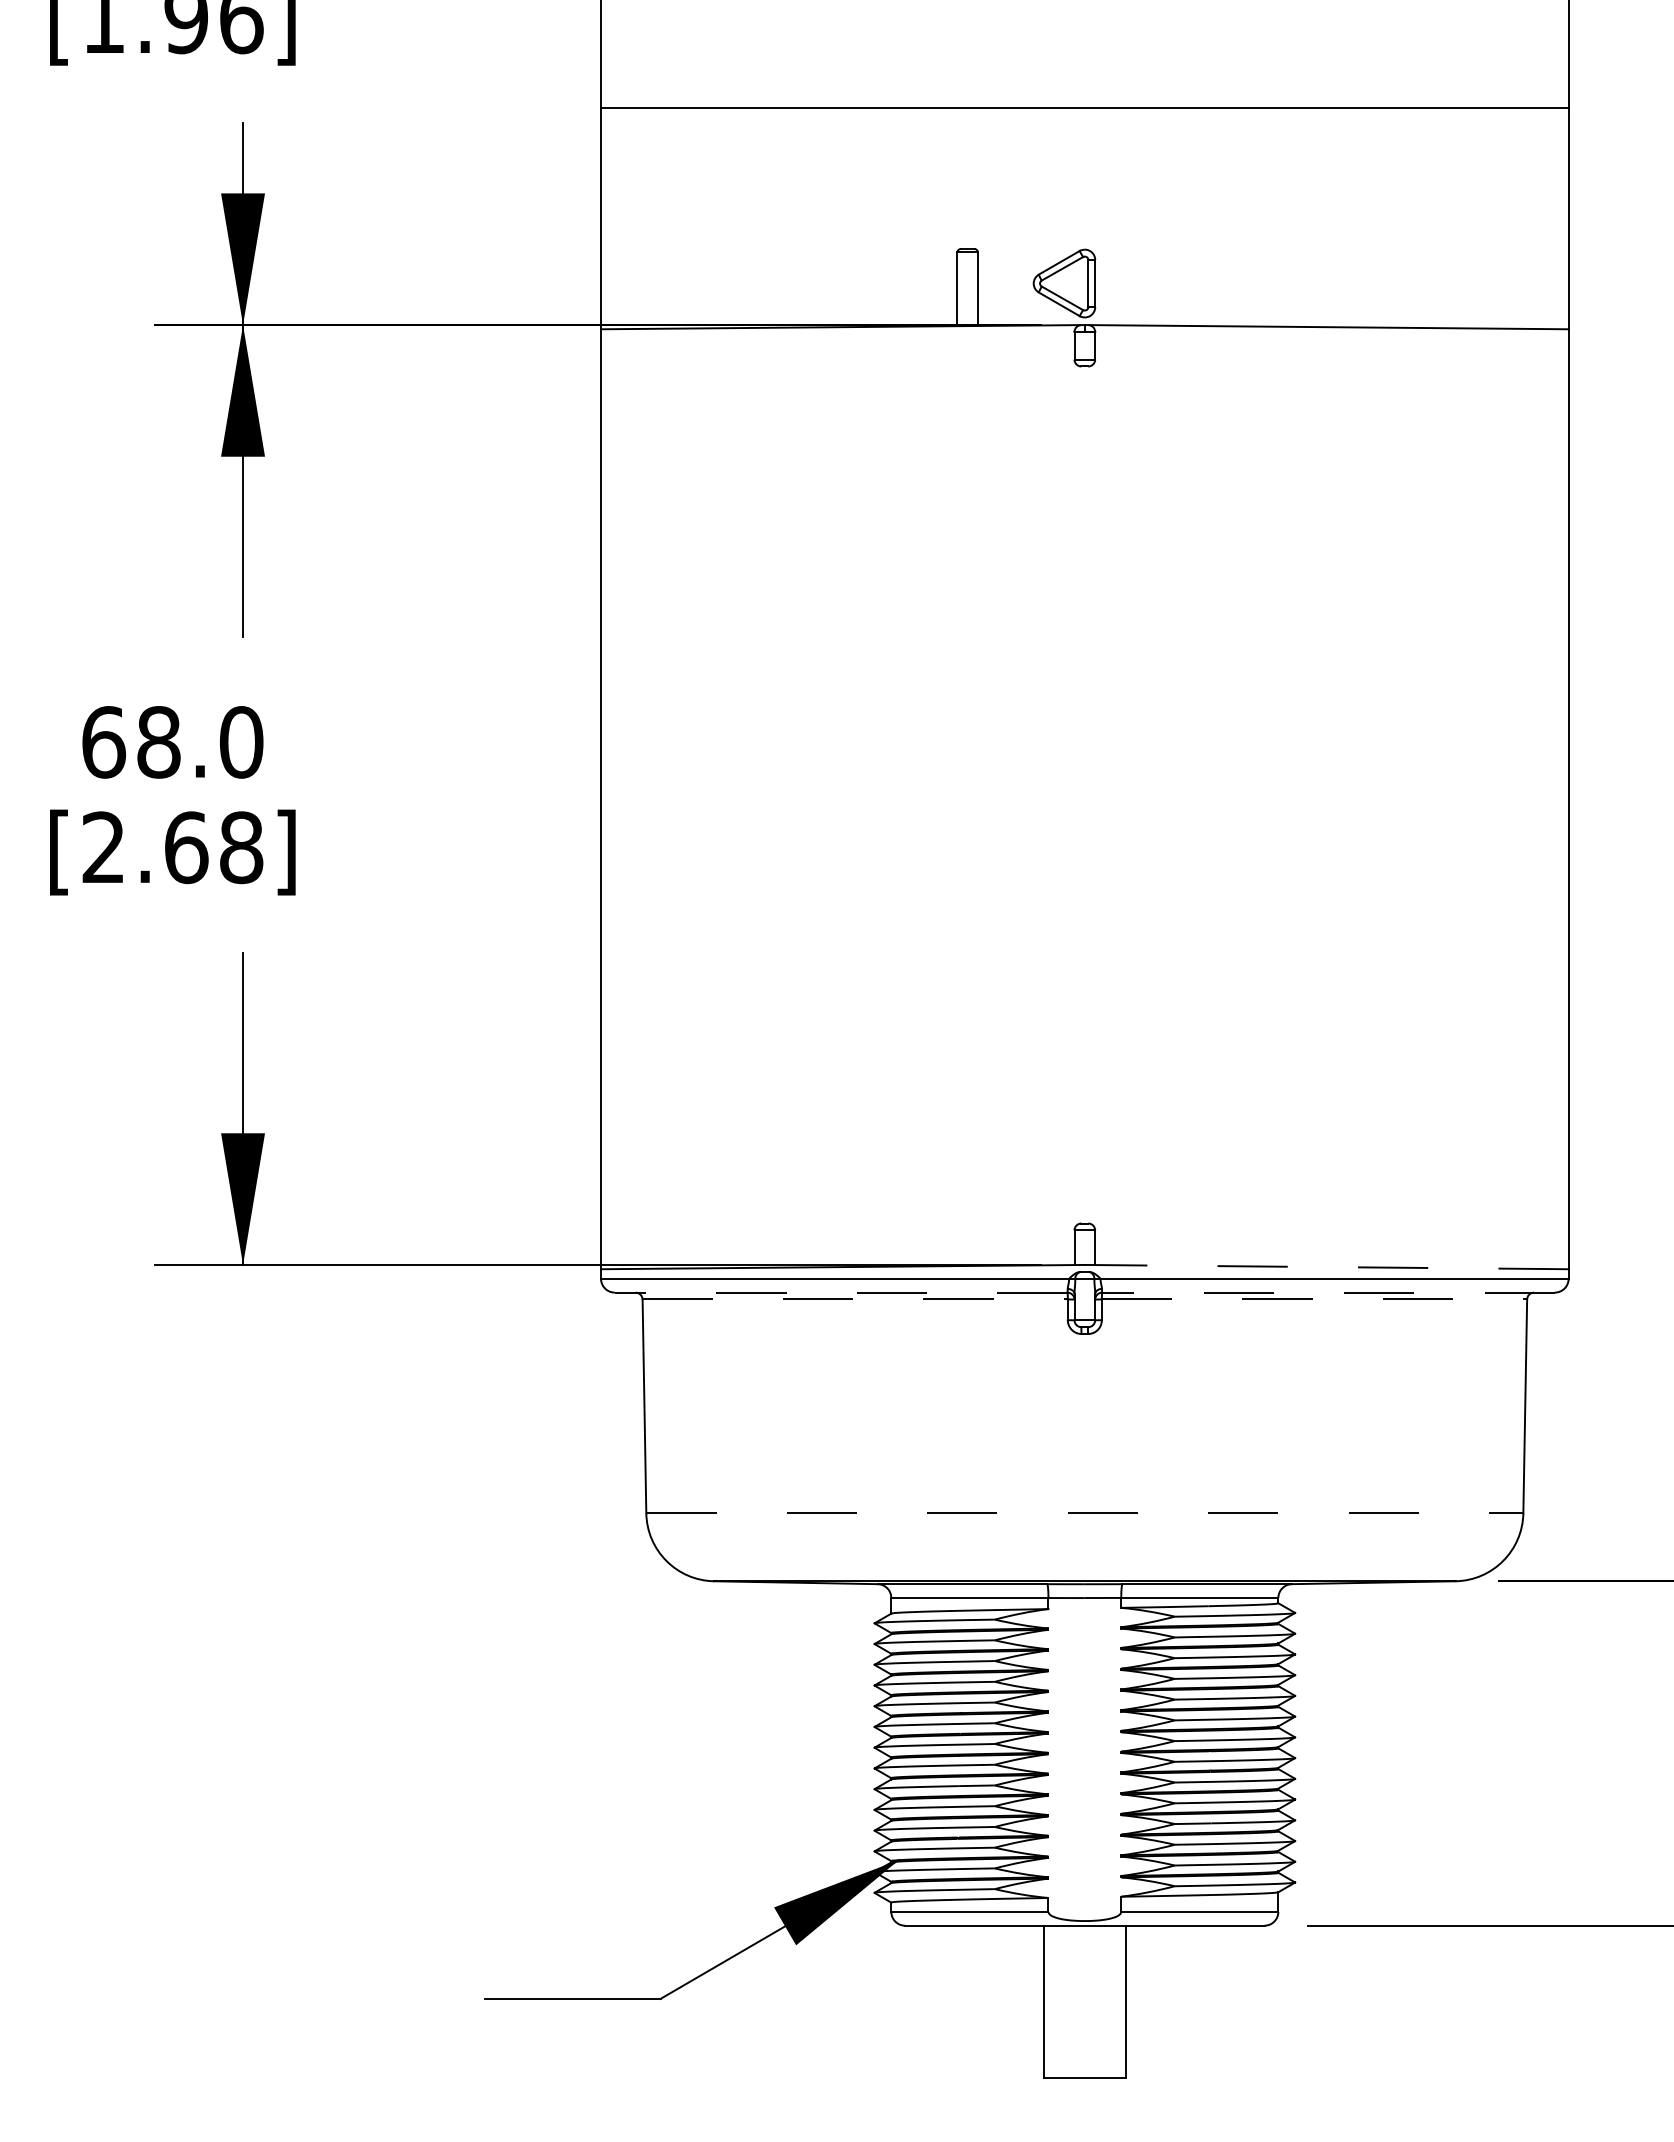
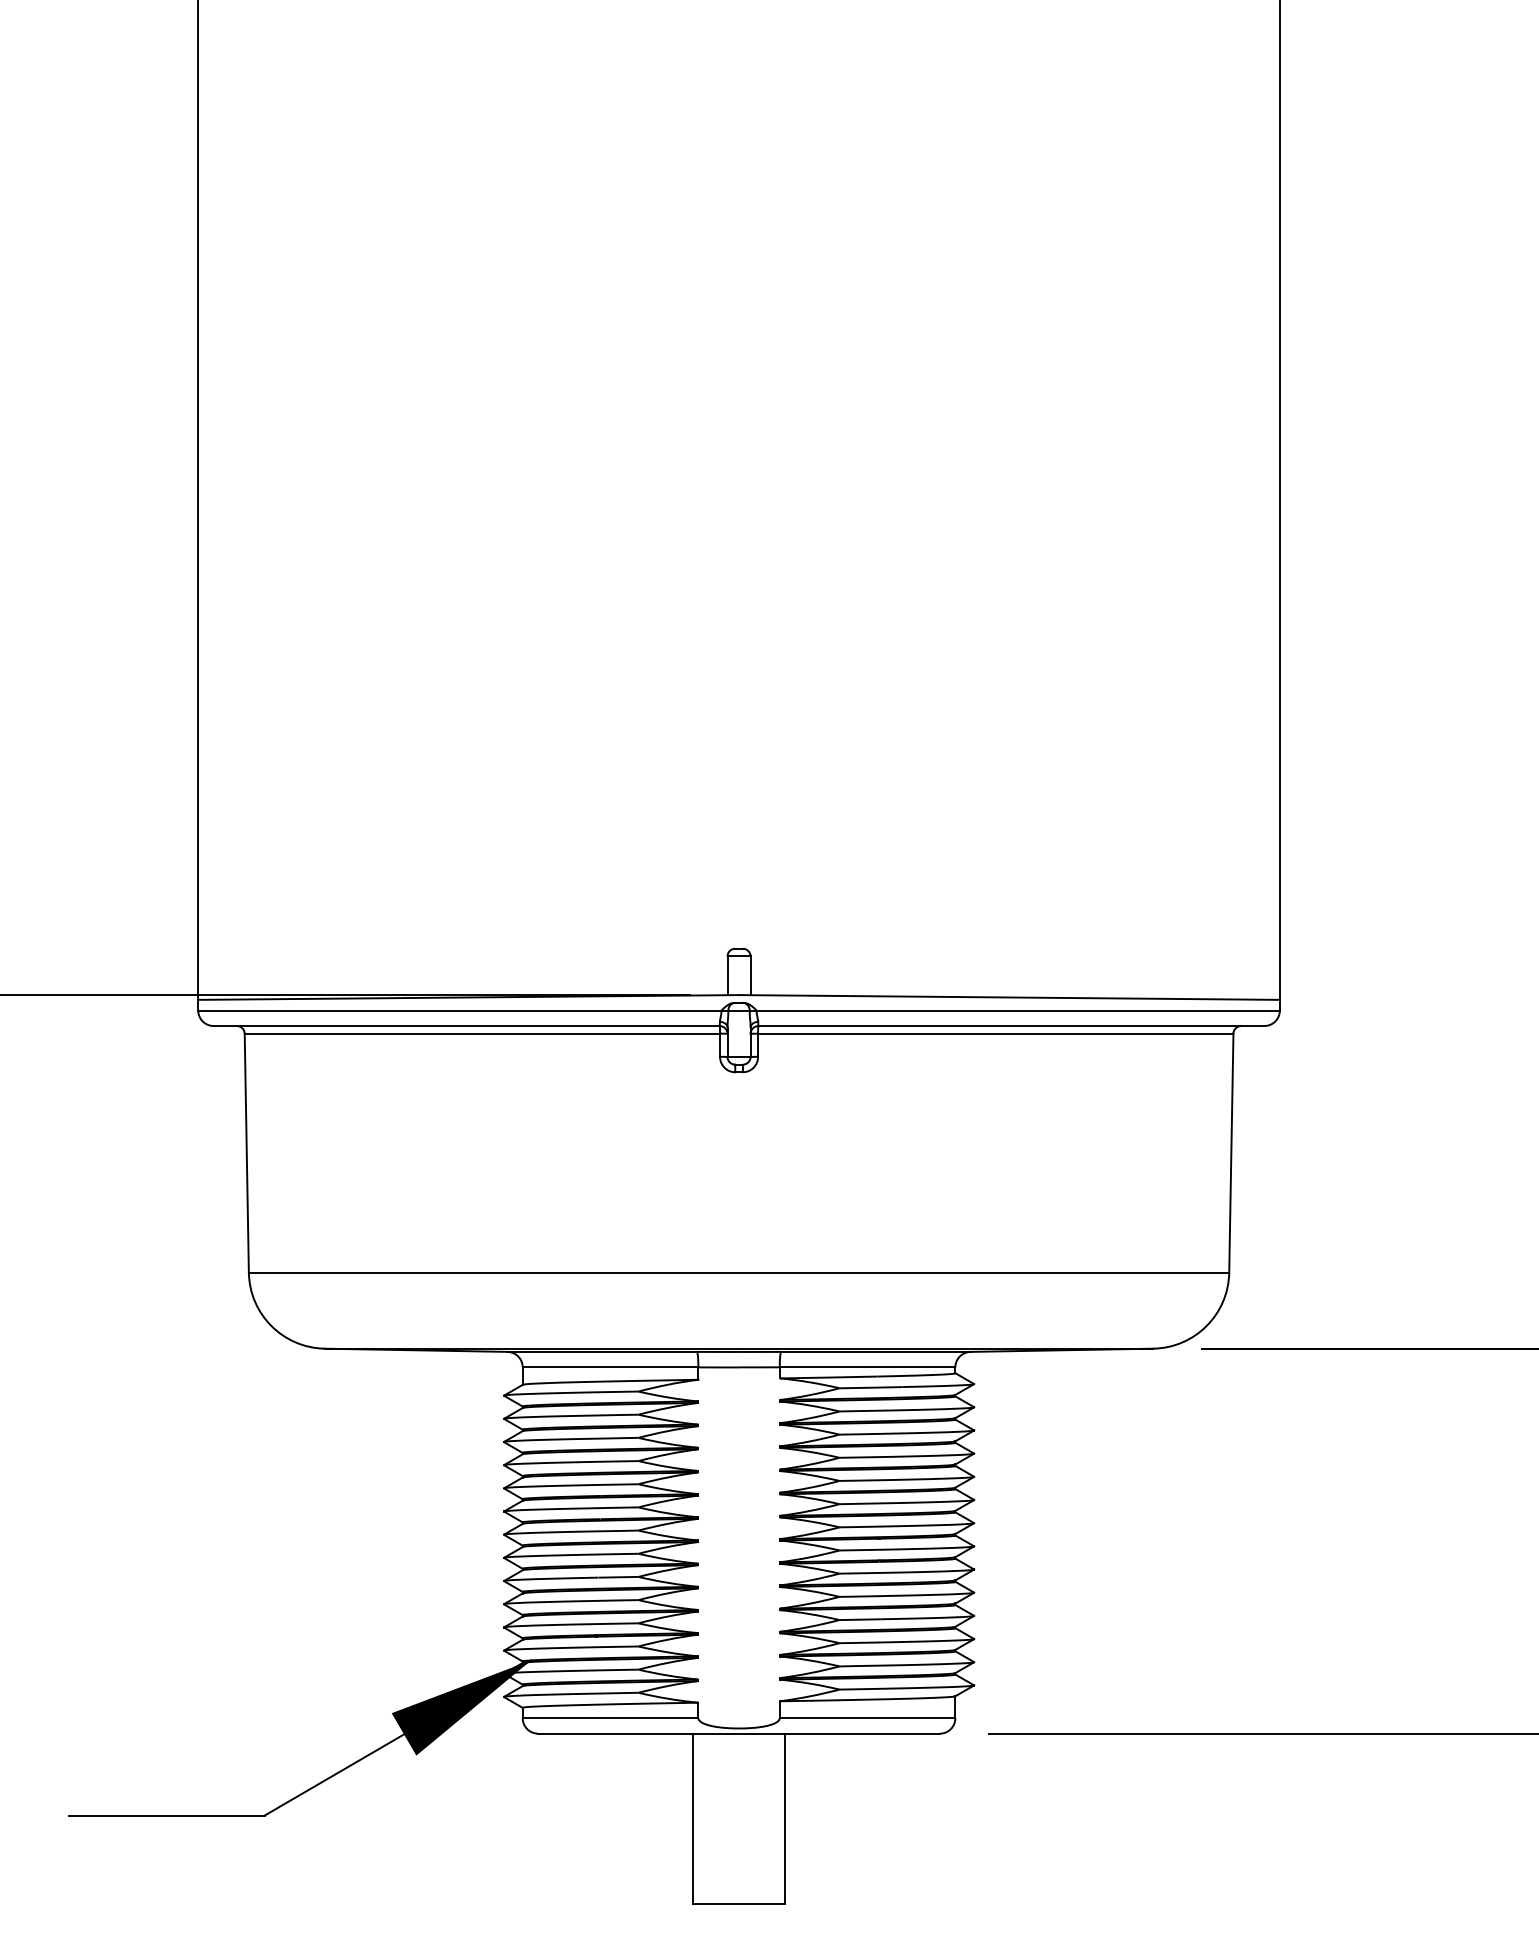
line: (1326, 1267) -> (1009, 997), dashed -> solid
line: (840, 1292) -> (465, 1025), dashed -> solid
line: (1327, 1292) -> (1010, 1025), dashed -> solid
line: (855, 1299) -> (482, 1033), dashed -> solid
line: (1314, 1299) -> (995, 1033), dashed -> solid
line: (1084, 1513) -> (738, 1272), dashed -> solid

